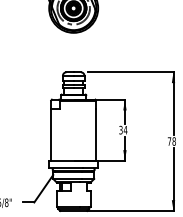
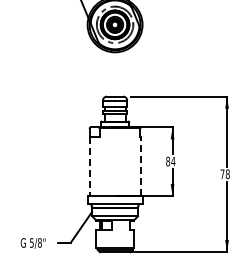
text: (121, 130) -> (168, 161), 34 -> 84
line: (96, 134) -> (140, 166), solid -> dashed
line: (50, 135) -> (89, 167), solid -> dashed

